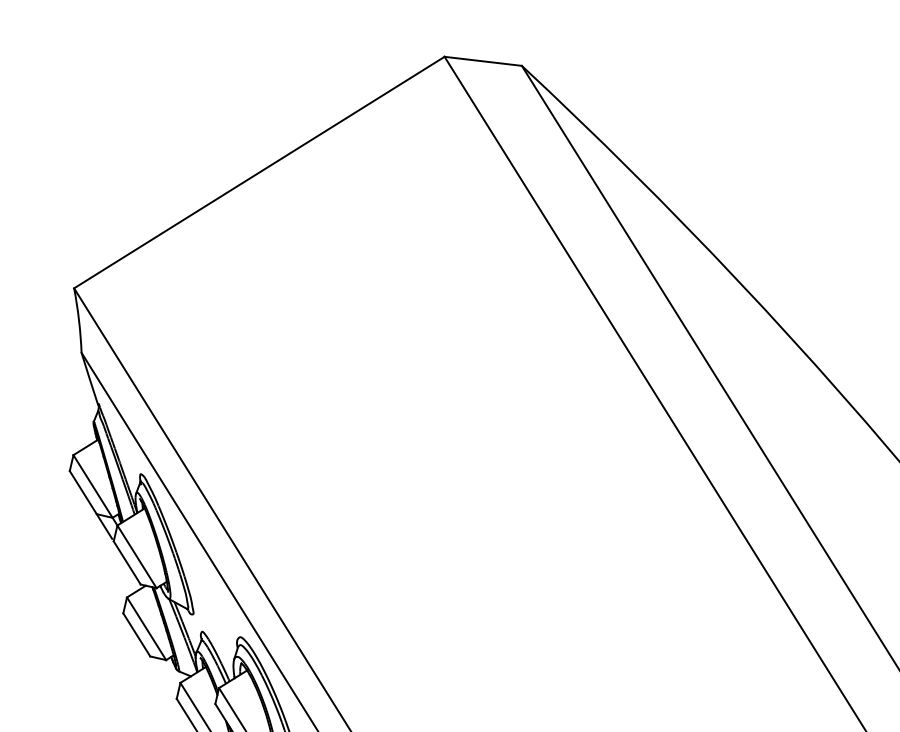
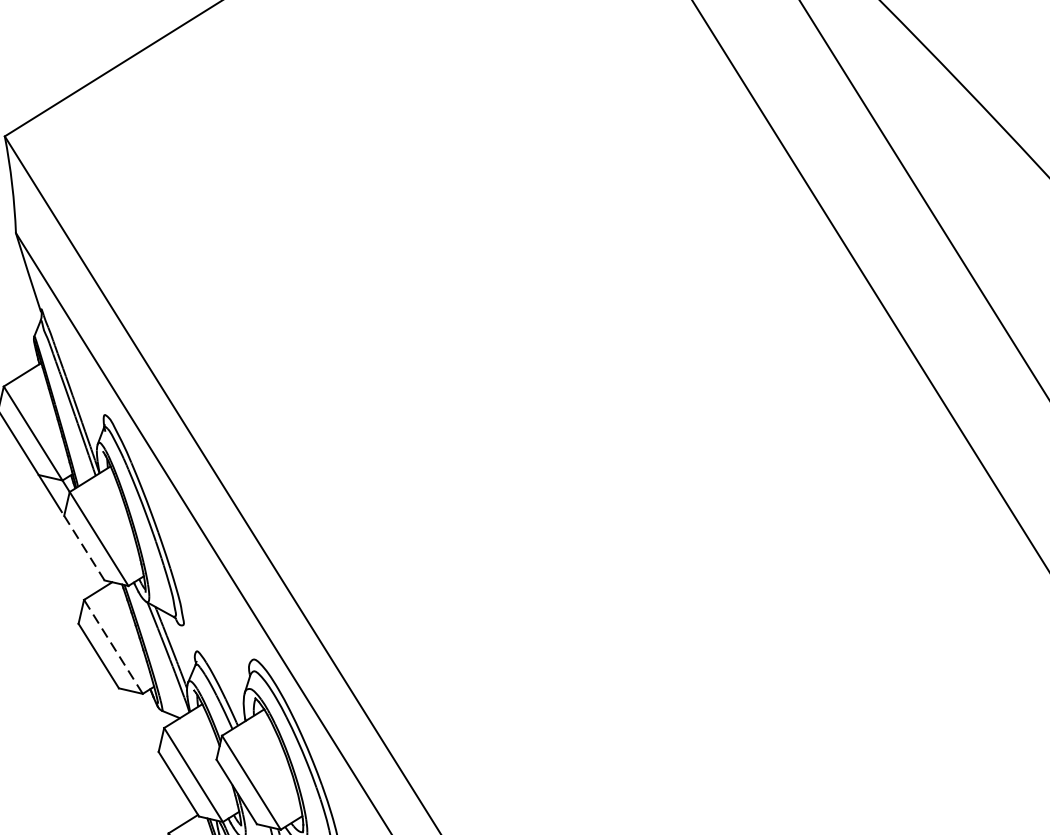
line: (127, 563) -> (84, 548), solid -> dashed
line: (146, 629) -> (113, 647), solid -> dashed

